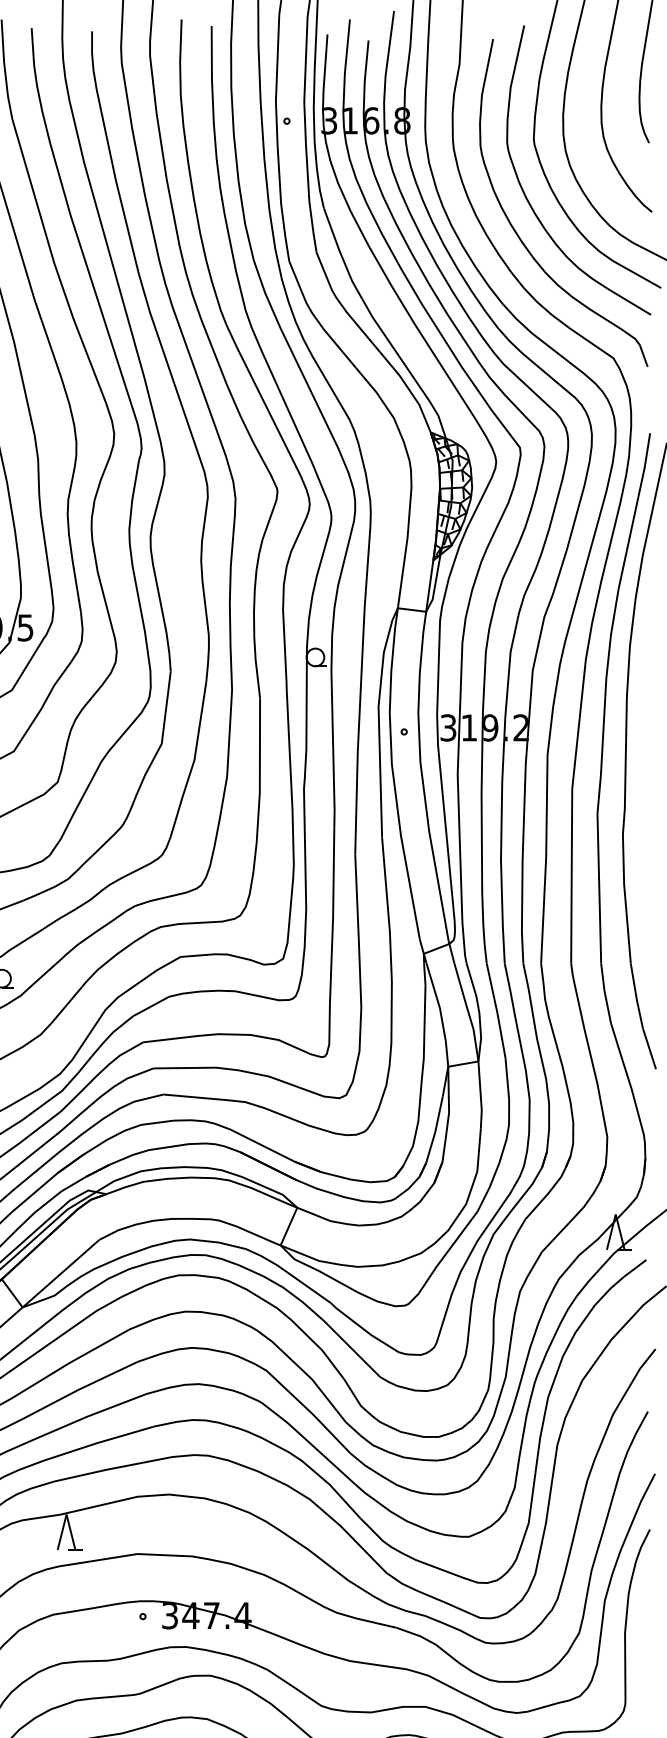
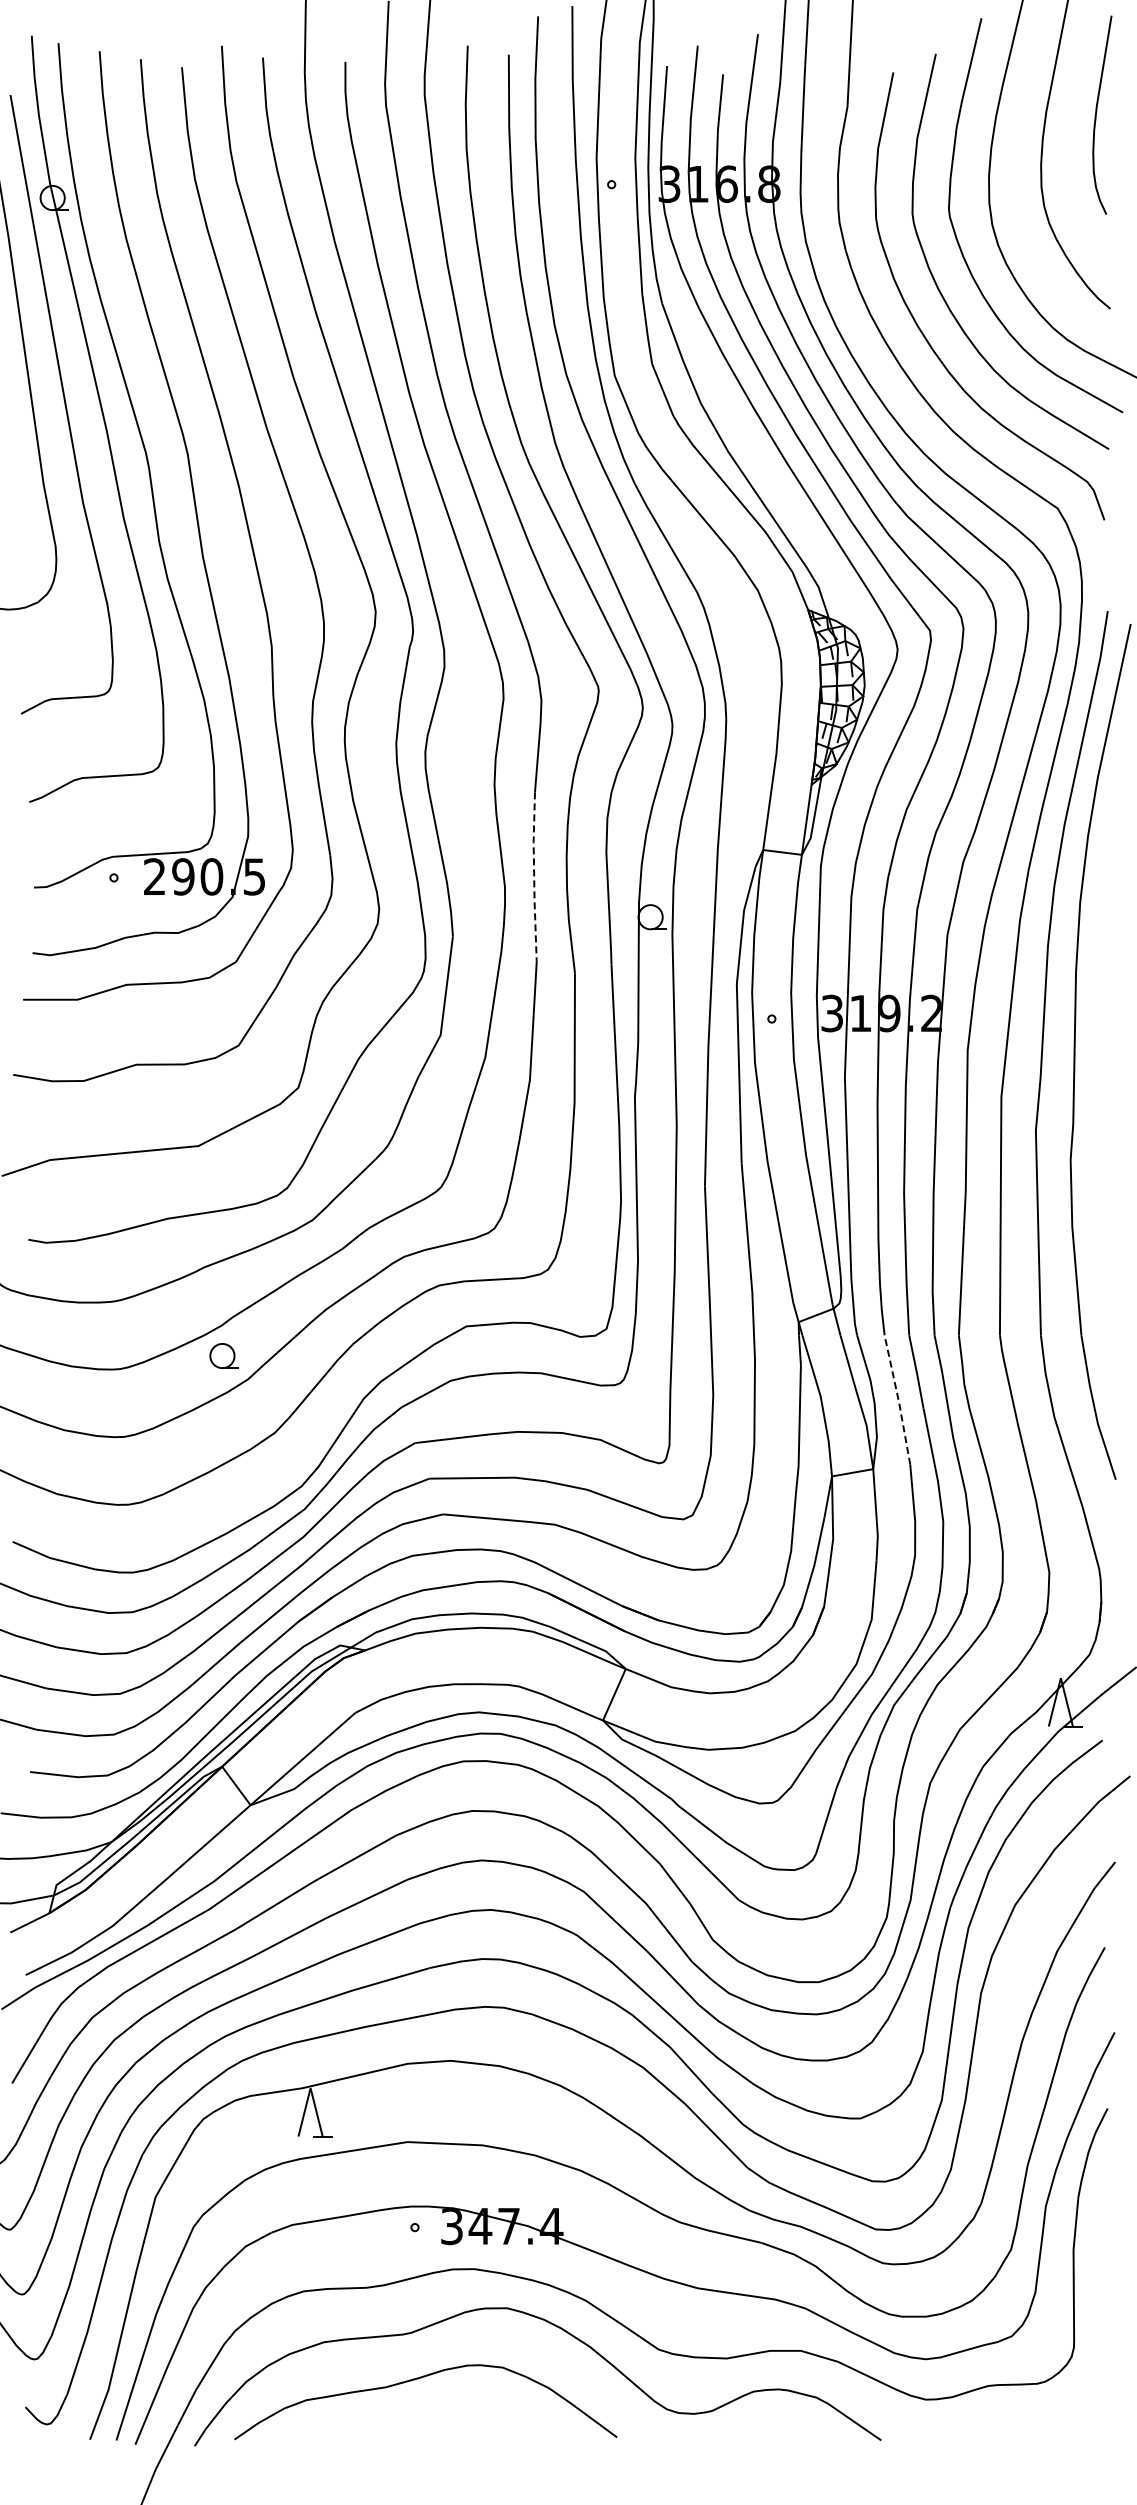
line: (230, 628) -> (534, 877), solid -> dashed
line: (496, 1011) -> (898, 1400), solid -> dashed

